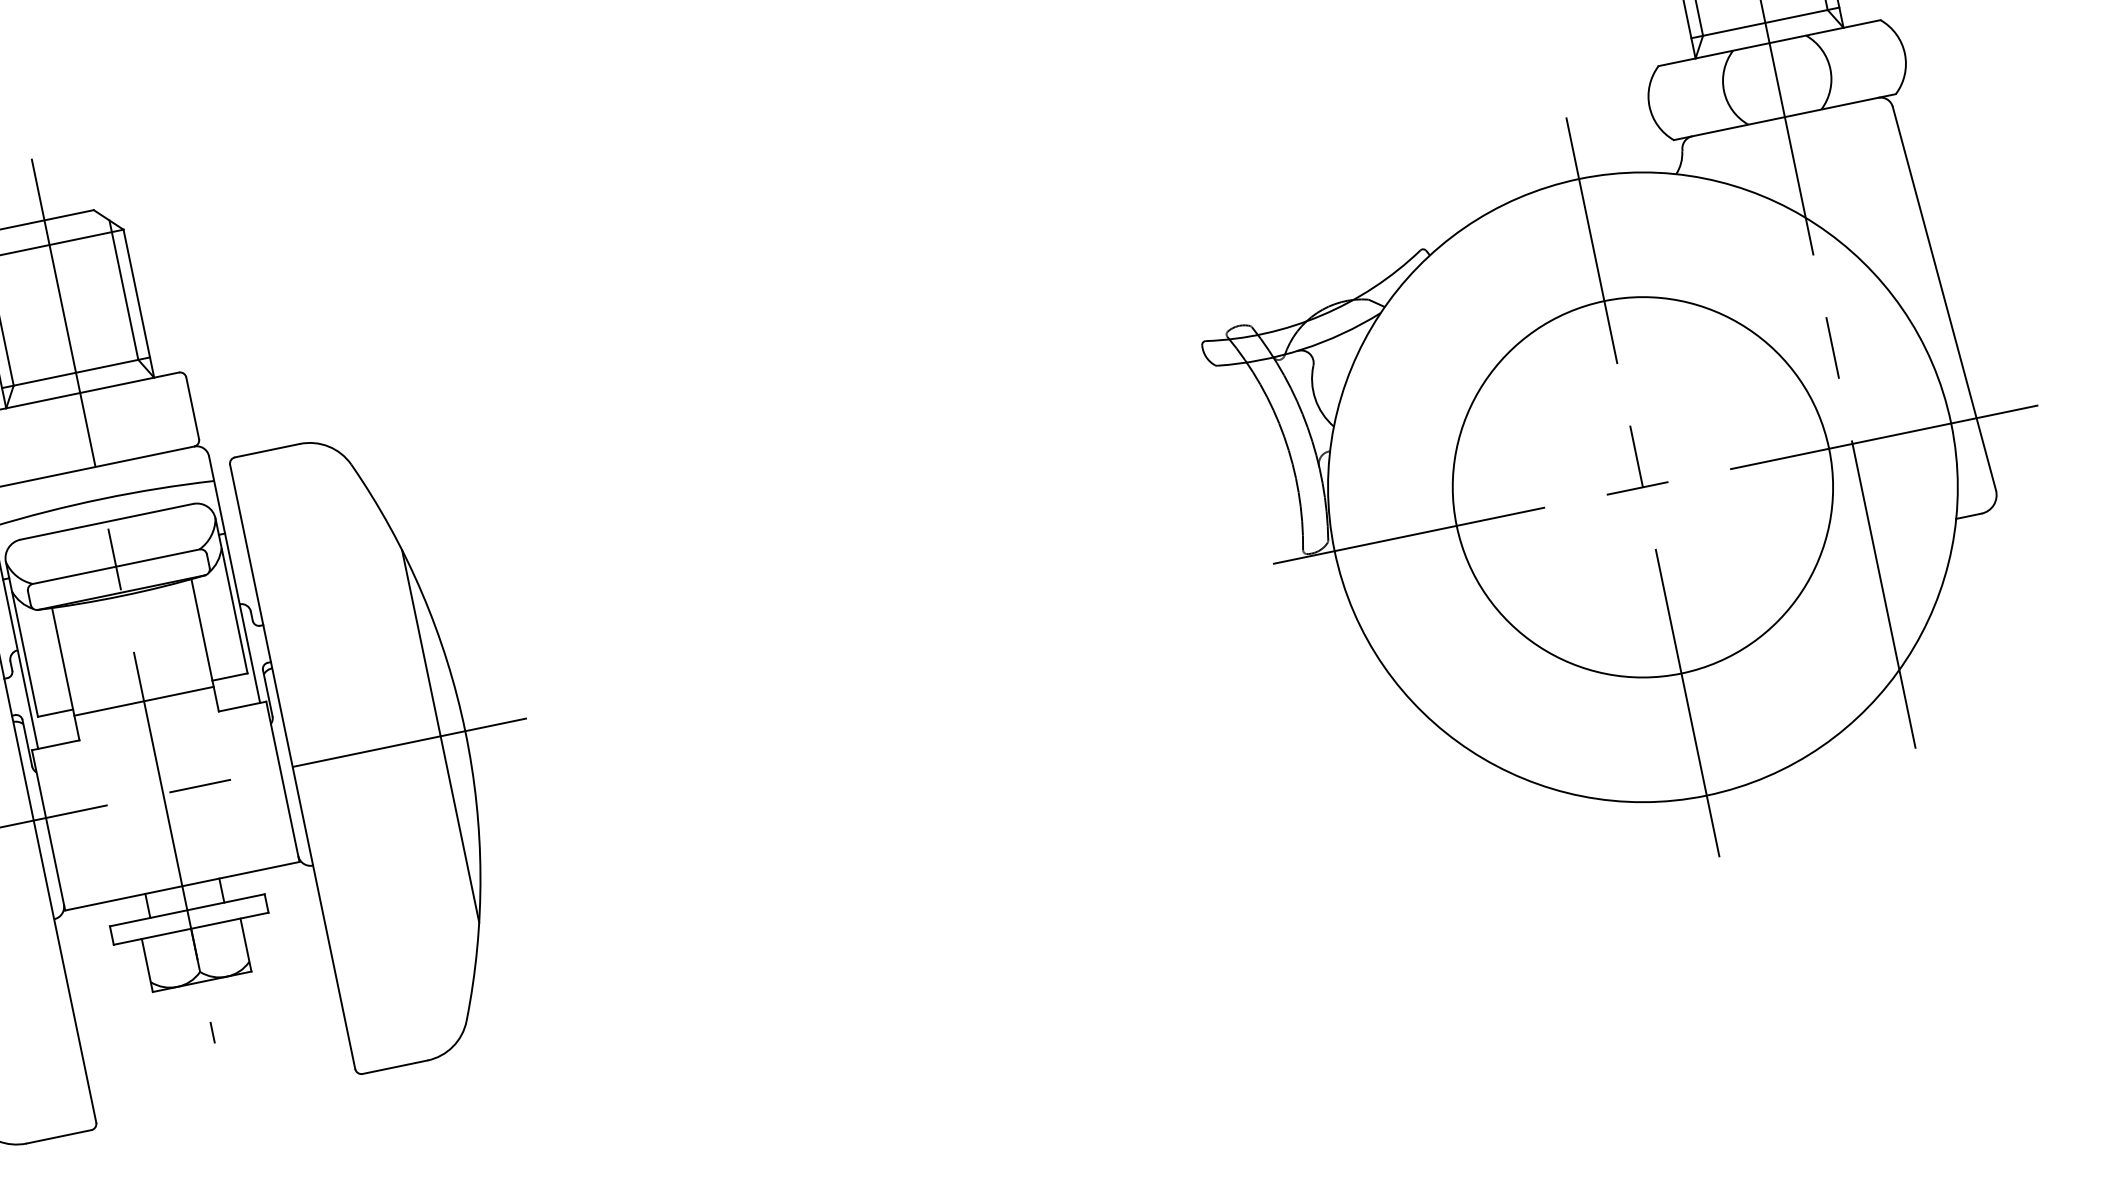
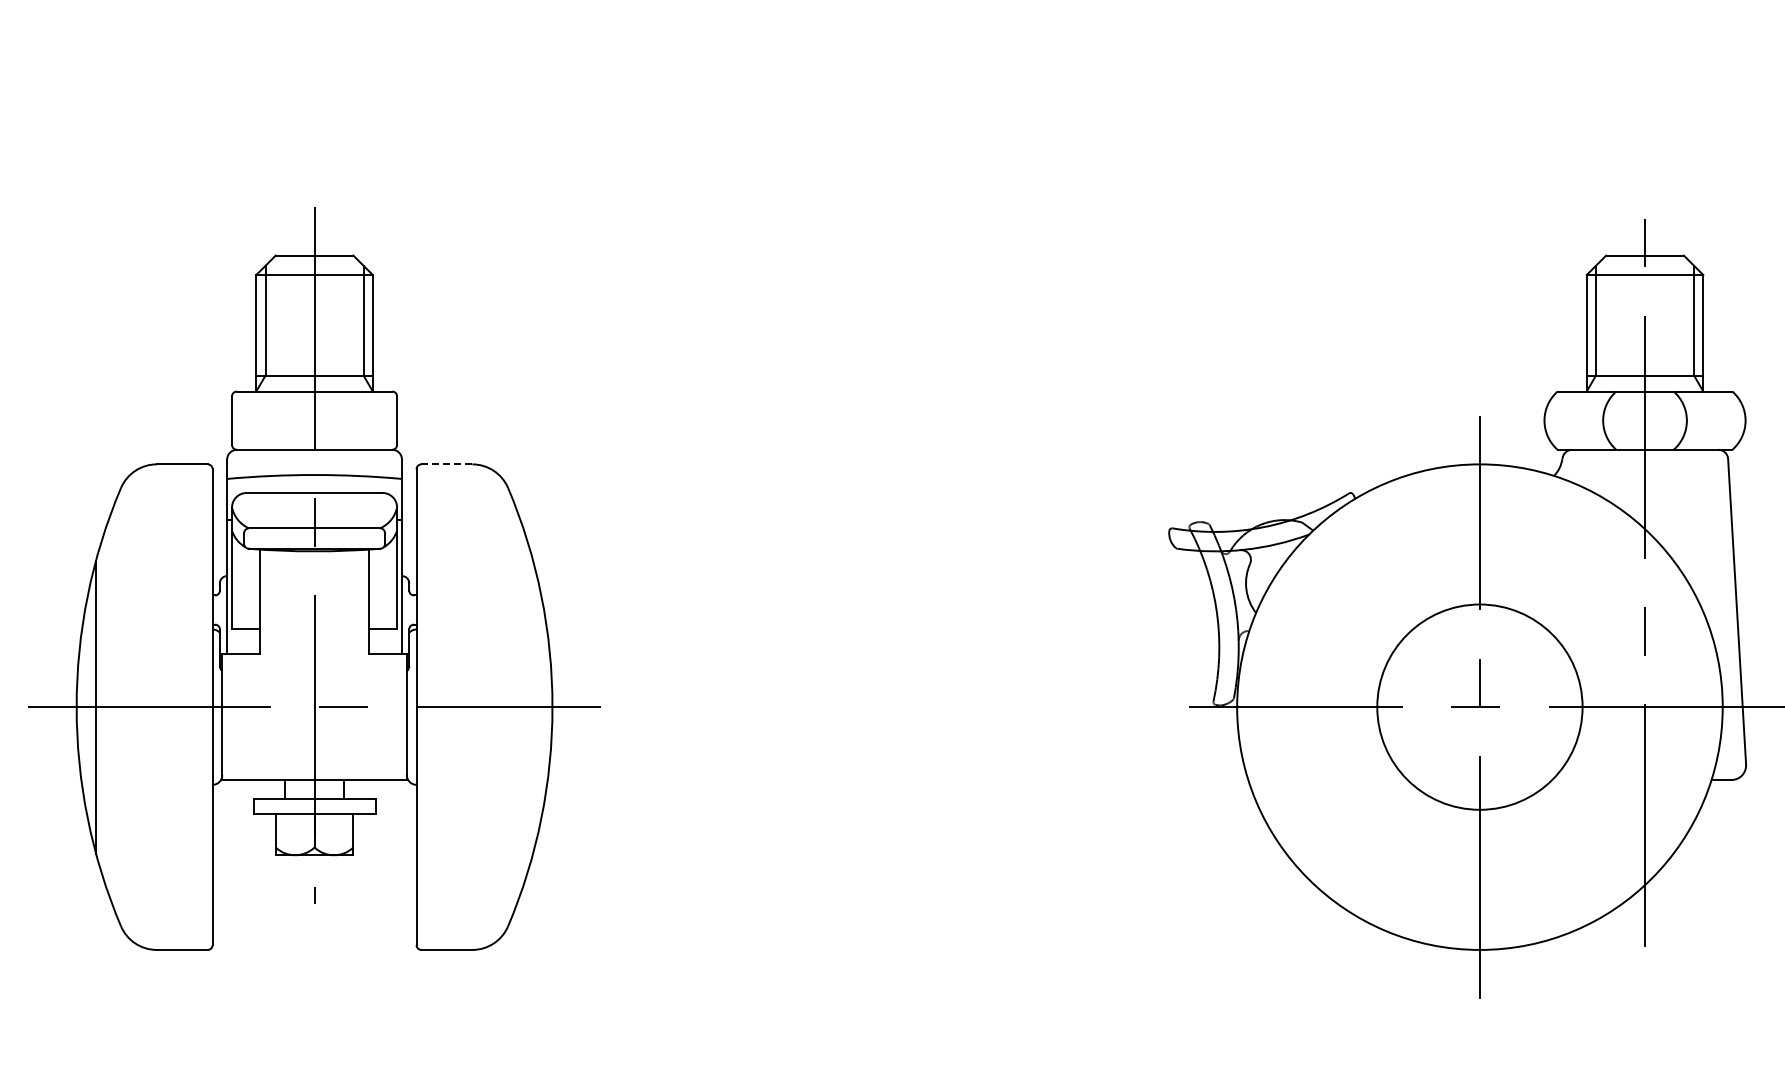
line: (268, 450) -> (447, 464), solid -> dashed
circle: (1642, 486) -> (1479, 706), size x0.7
line: (144, 701) -> (314, 634), removed
line: (441, 735) -> (533, 706), removed

